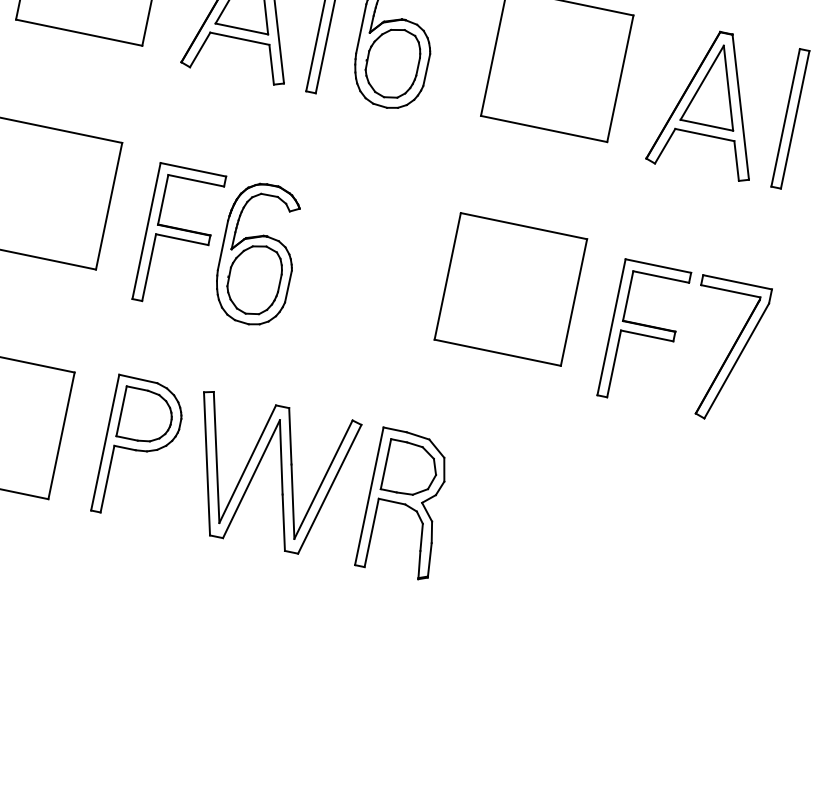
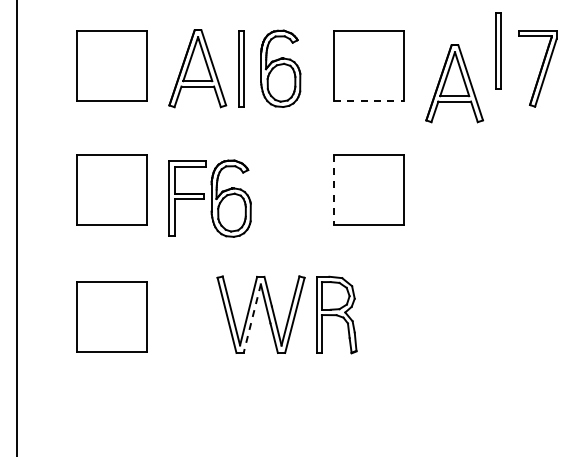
part: (711, 102) -> (454, 83), moved
part: (790, 118) -> (498, 50), moved
line: (543, 129) -> (368, 101), solid -> dashed
line: (448, 276) -> (334, 189), solid -> dashed
part: (684, 342) -> (466, 198), removed
part: (139, 448) -> (189, 314), removed
line: (251, 480) -> (252, 319), solid -> dashed

